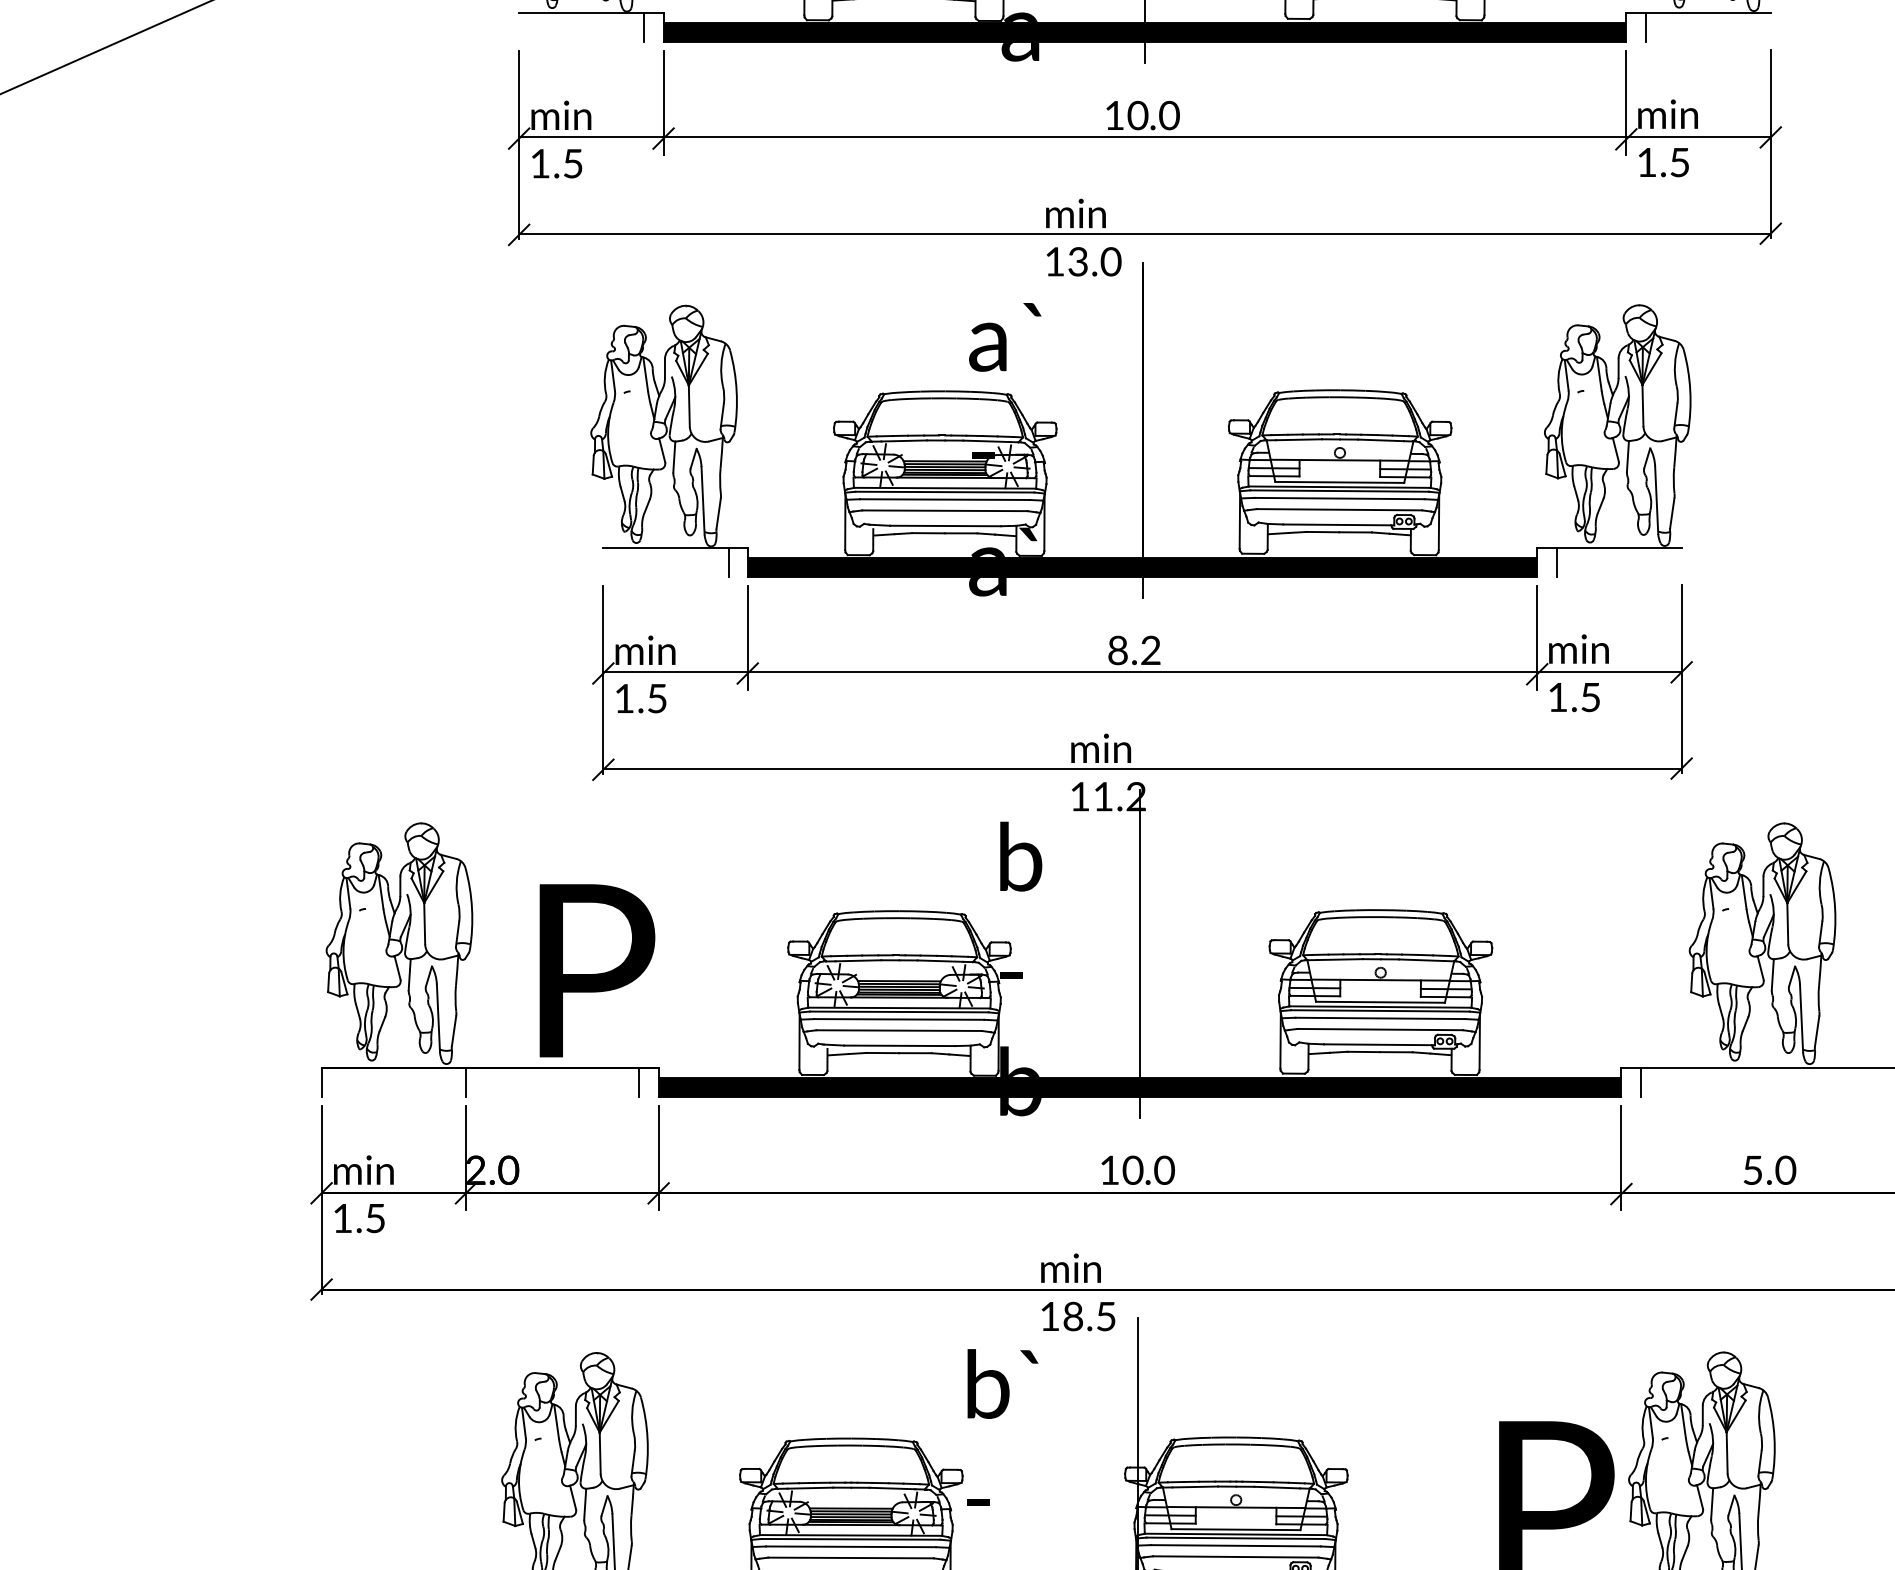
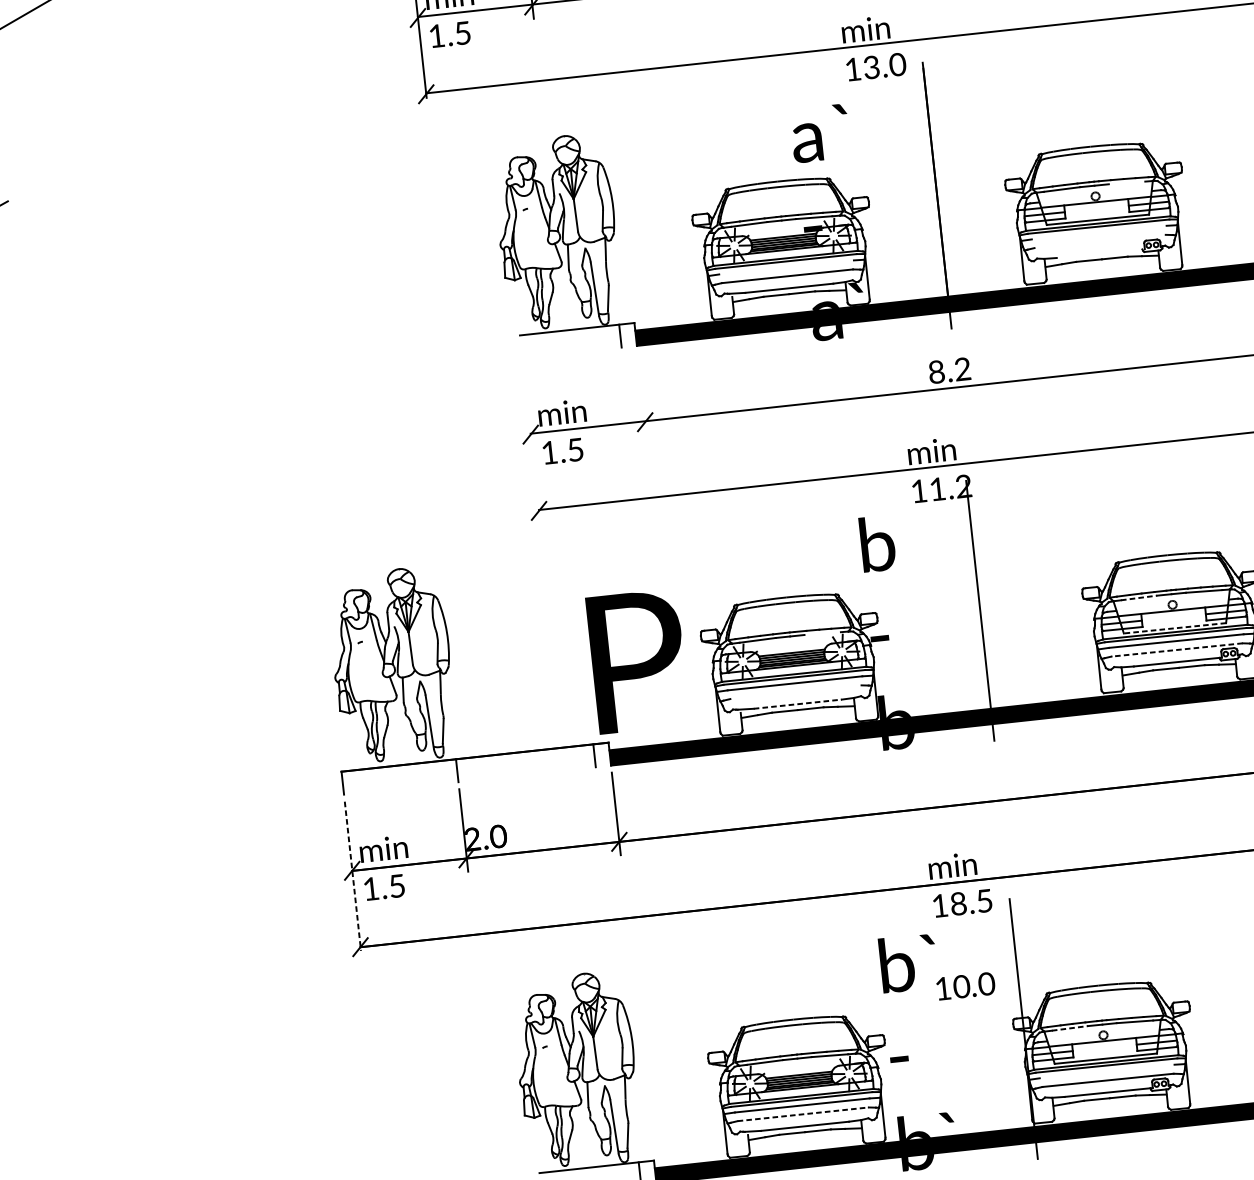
line: (1380, 440) -> (1126, 183), removed
line: (1339, 498) -> (1099, 232), removed
line: (944, 499) -> (786, 267), removed
line: (1339, 509) -> (1100, 241), removed
line: (1338, 524) -> (1100, 253), removed
line: (747, 638) -> (642, 394), removed
line: (603, 680) -> (531, 440), removed
line: (1339, 959) -> (1138, 597), solid -> dashed
line: (940, 960) -> (822, 633), removed
text: (597, 970) -> (638, 661), moved
line: (1379, 1002) -> (1174, 628), solid -> dashed
line: (1380, 1029) -> (1177, 649), solid -> dashed
line: (898, 1030) -> (795, 692), removed
line: (899, 1045) -> (797, 703), solid -> dashed
text: (1137, 1169) -> (965, 985), moved
line: (321, 1200) -> (352, 876), solid -> dashed
line: (1195, 1486) -> (1070, 1027), solid -> dashed
line: (1235, 1545) -> (1106, 1071), removed
line: (851, 1557) -> (803, 1113), solid -> dashed

